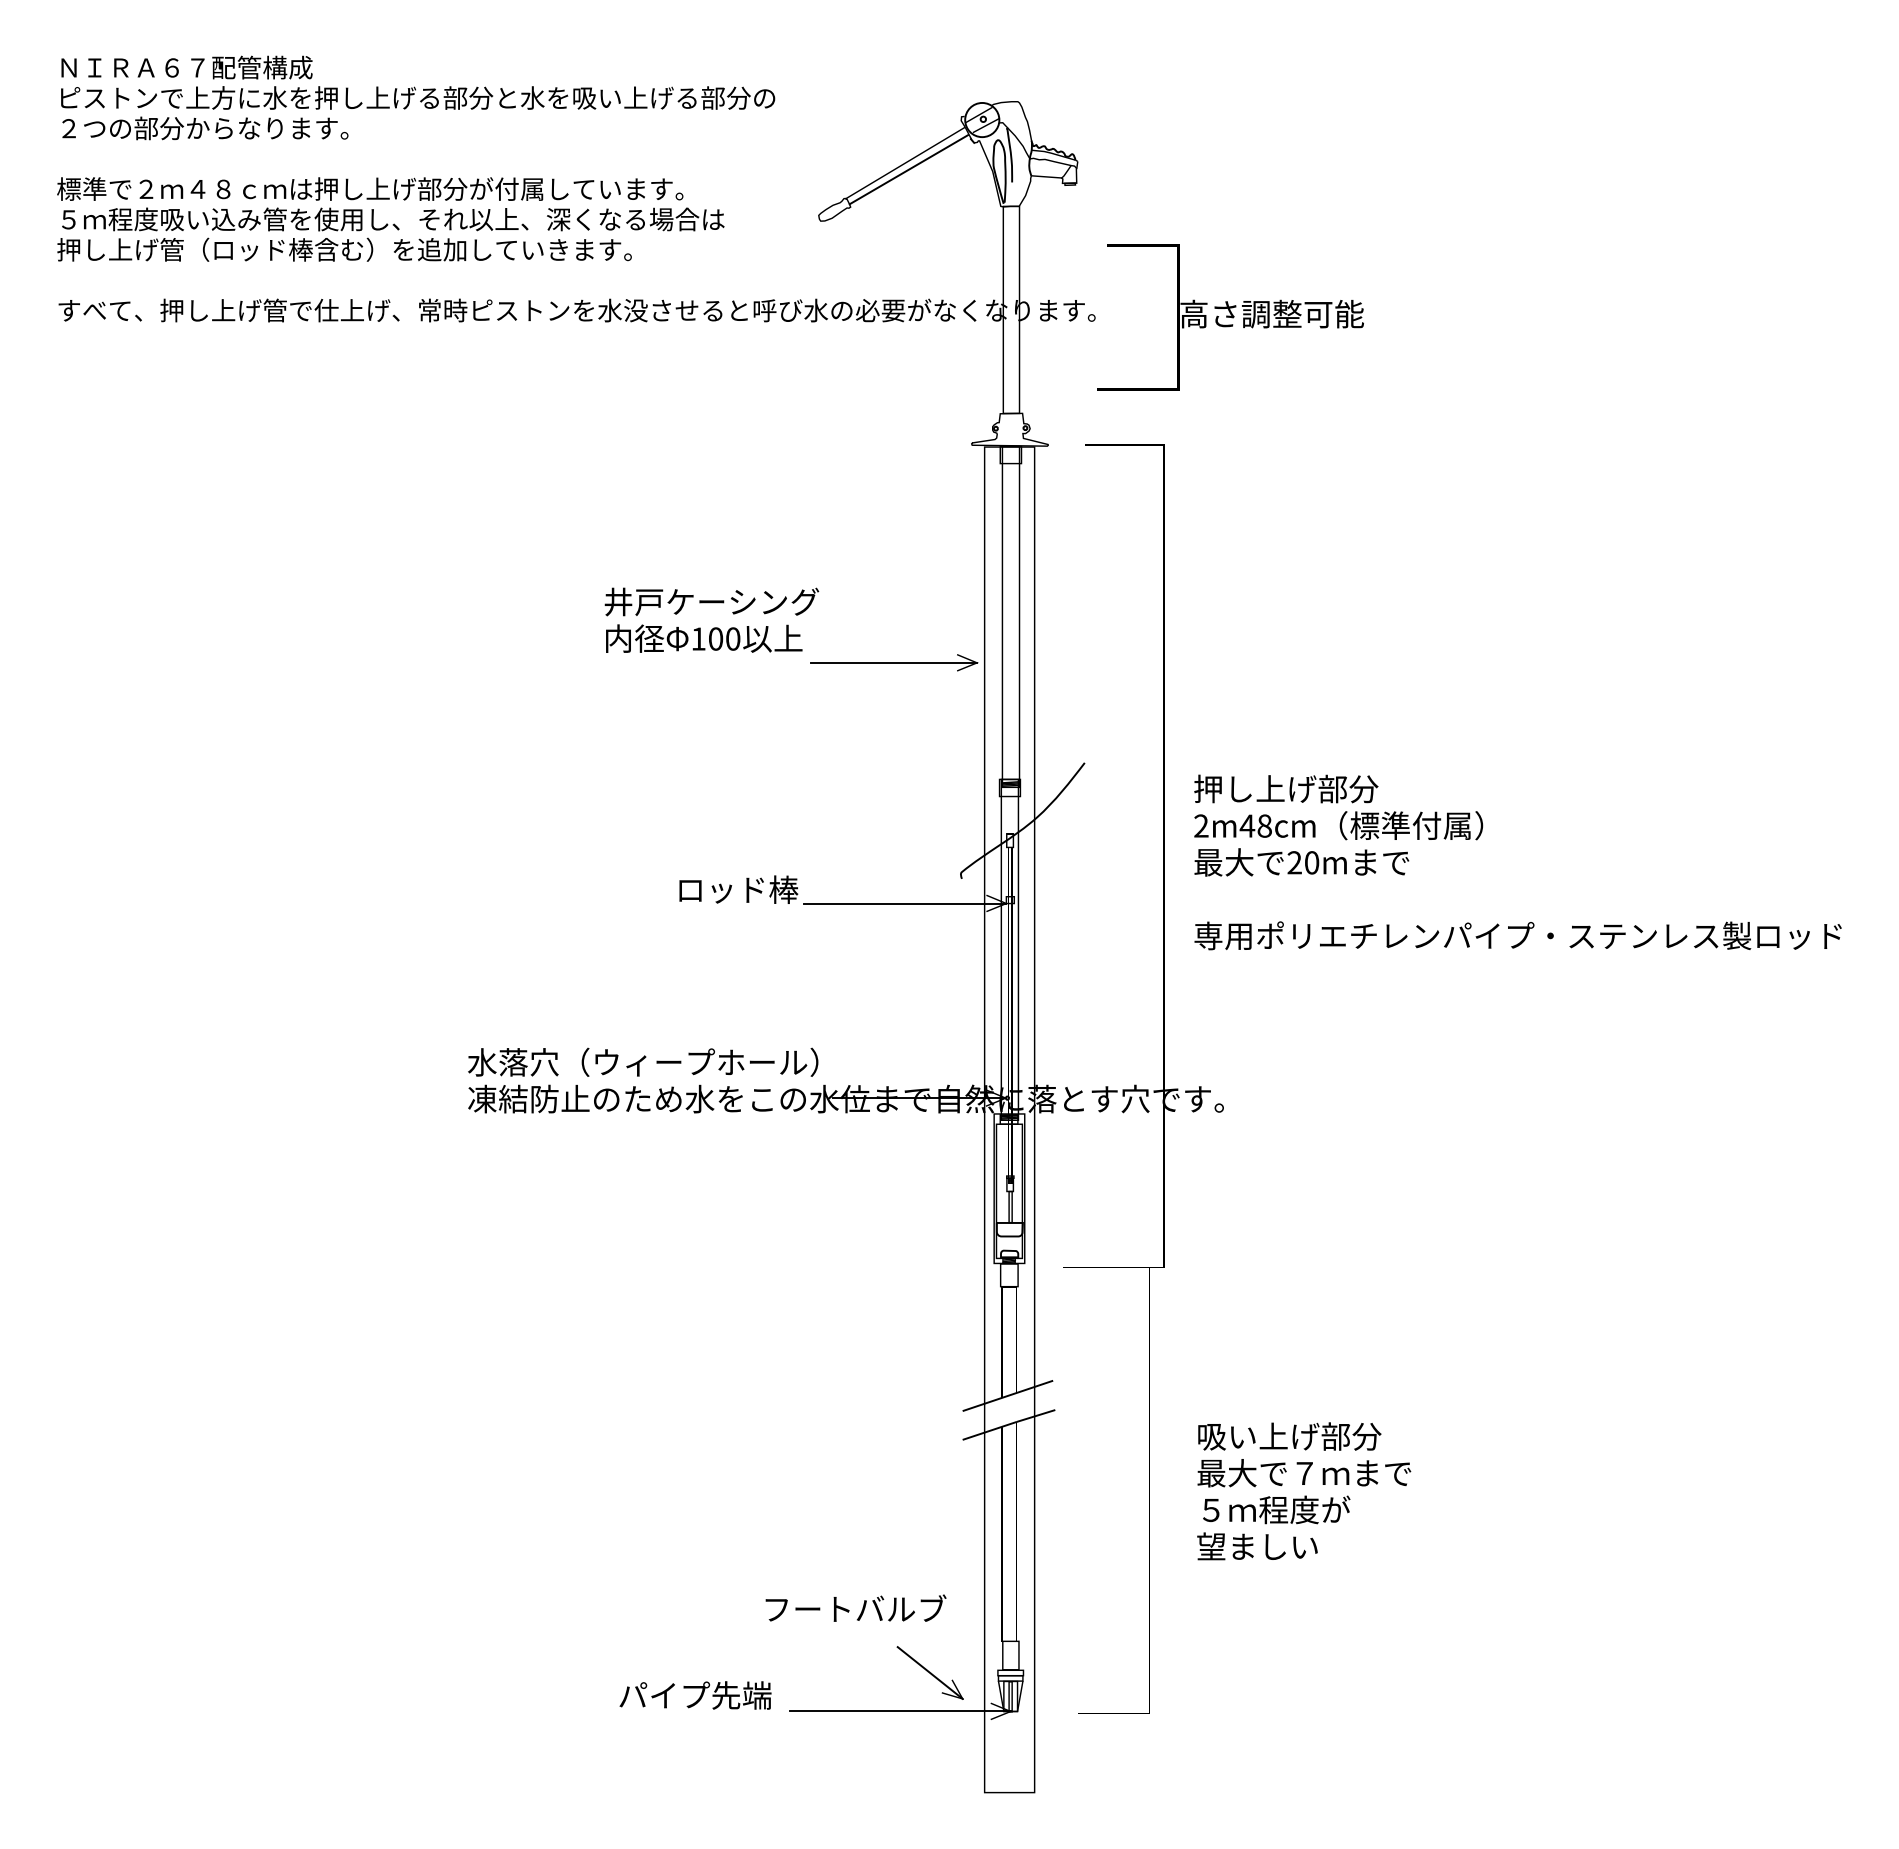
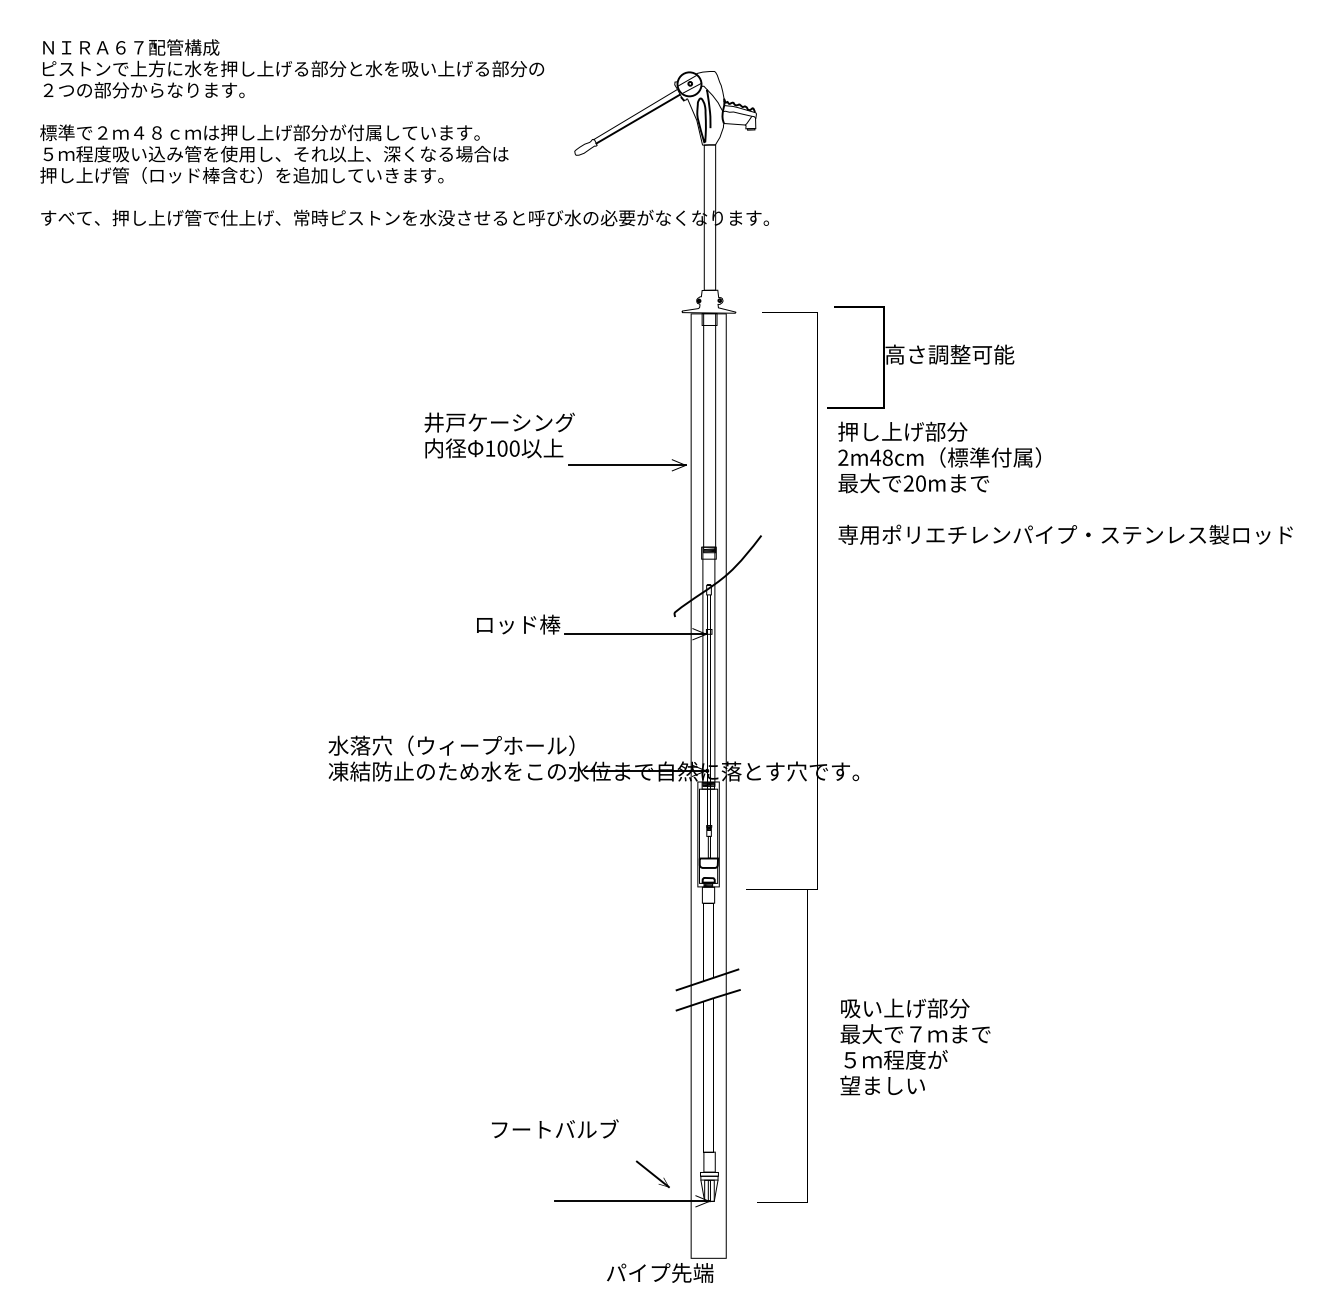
text: (1230, 317) -> (920, 357), moved
text: (1517, 862) -> (1065, 483), moved
text: (855, 1607) -> (554, 1128), moved
part: (929, 1672) -> (652, 1174), size x0.7
text: (695, 1695) -> (660, 1272), moved

